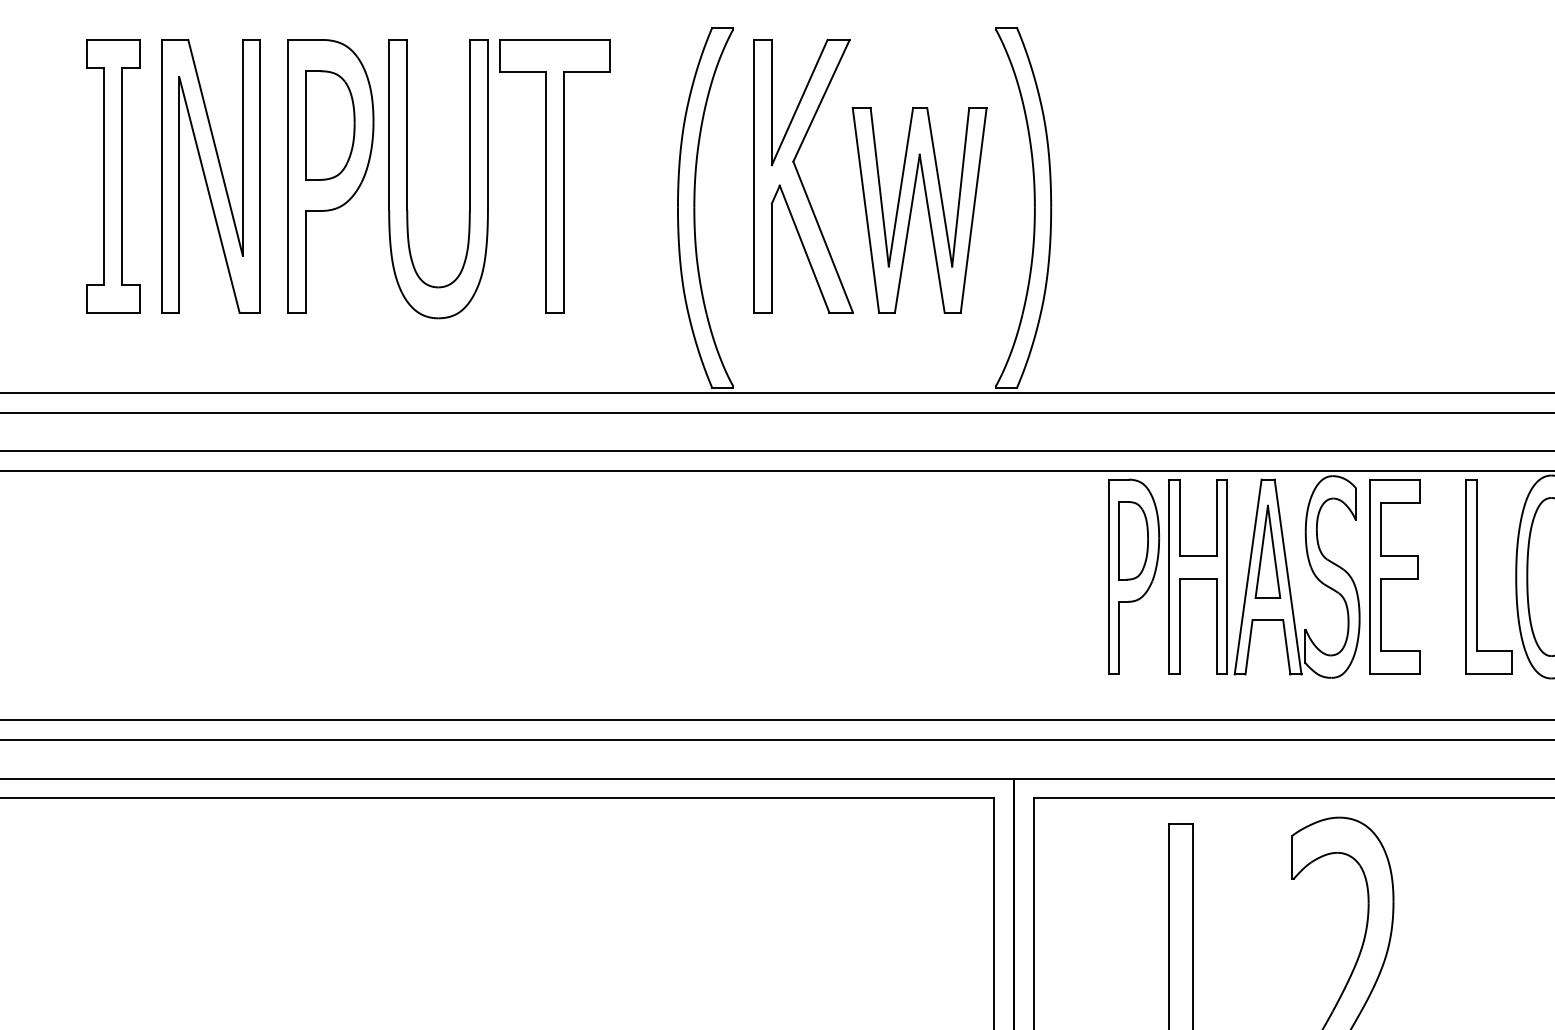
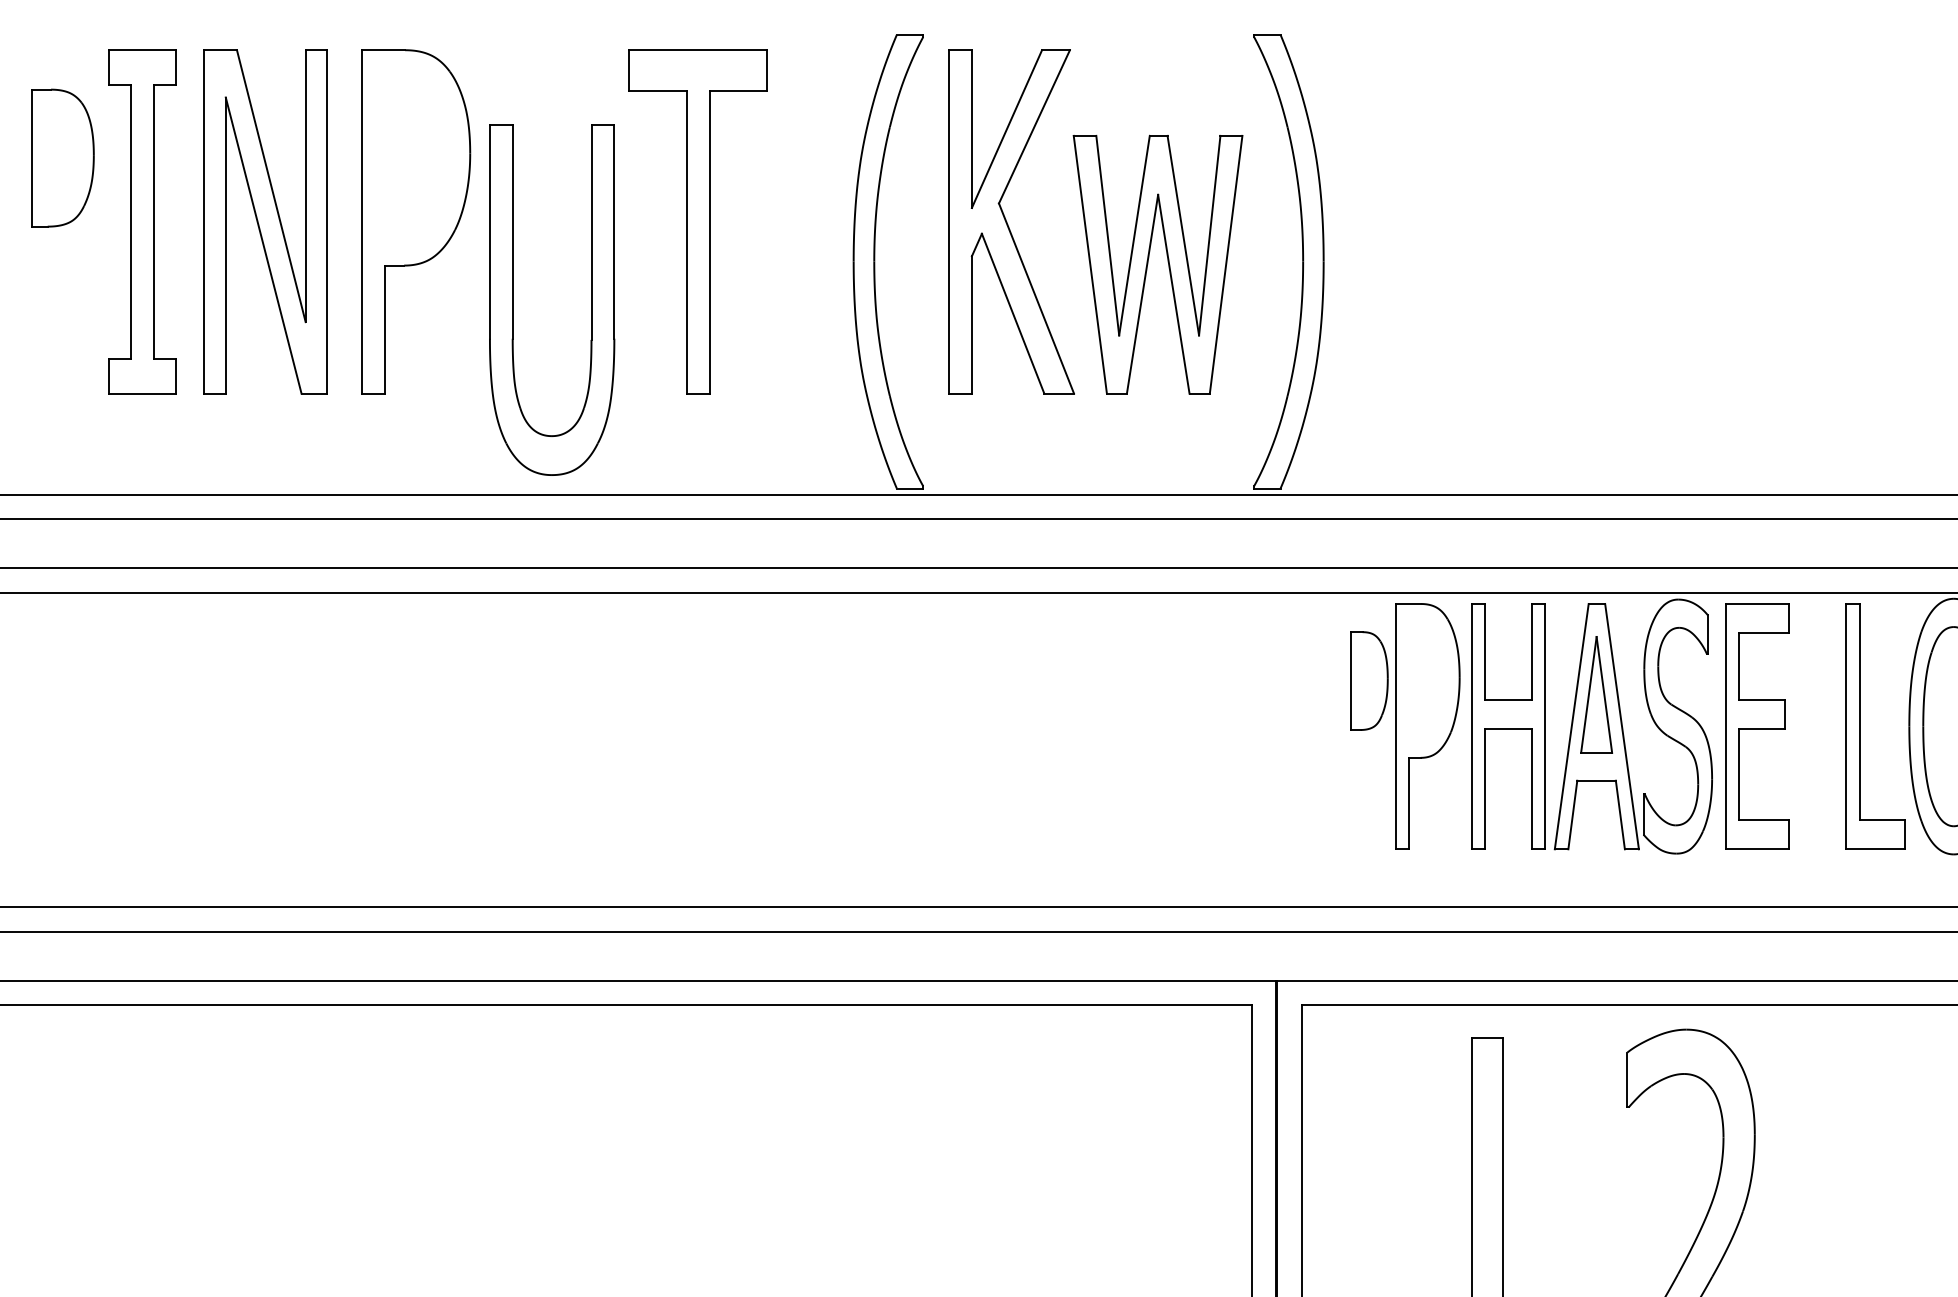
part: (330, 125) -> (63, 157), moved
part: (407, 179) -> (513, 300), moved
part: (1133, 540) -> (1369, 680), moved

